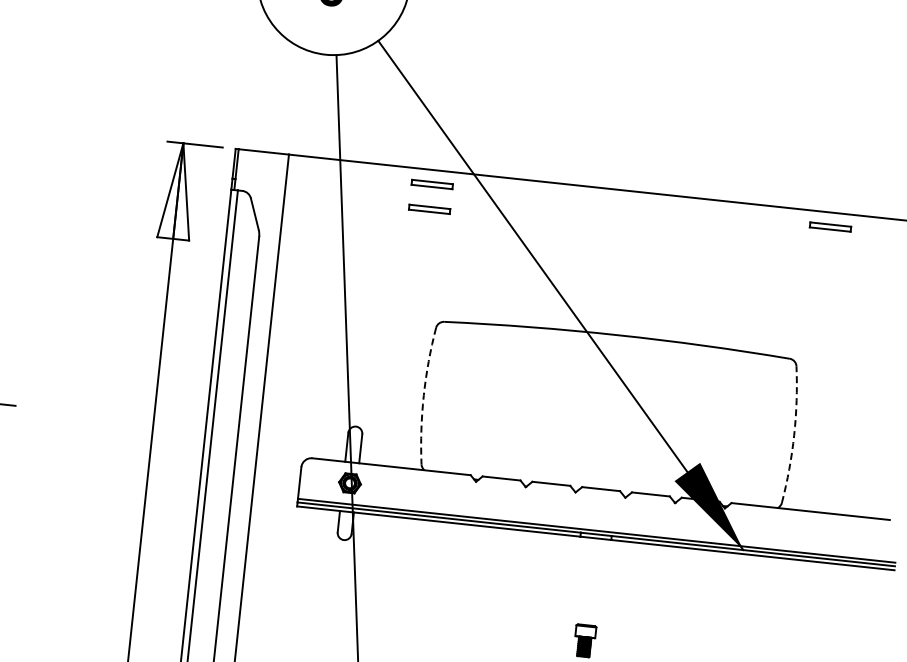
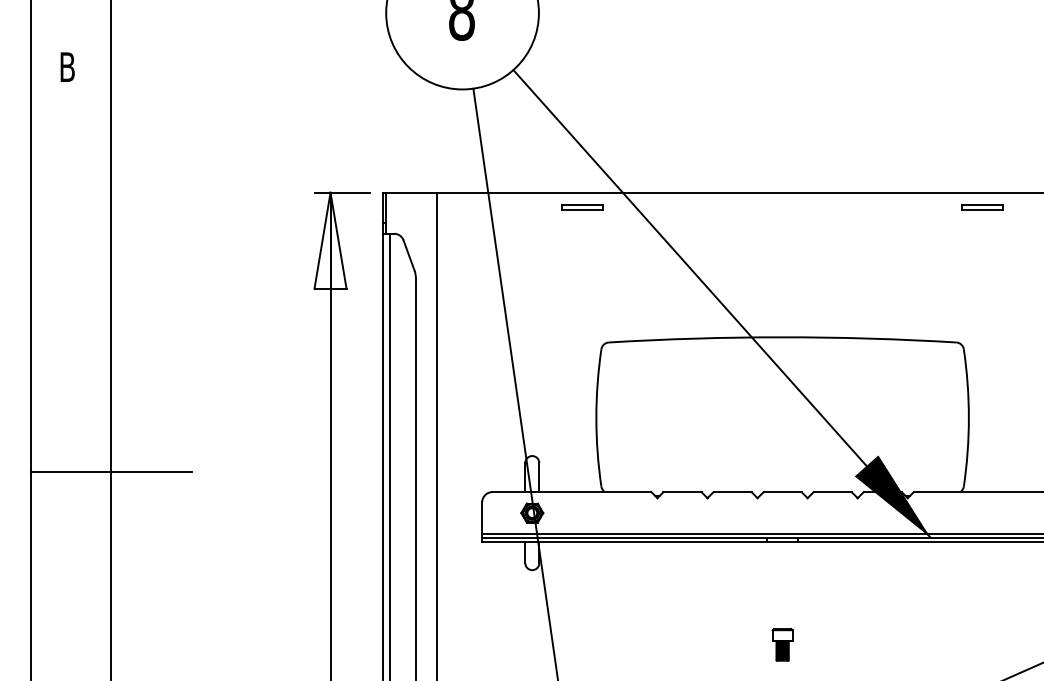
part: (429, 209) -> (582, 232), removed
arc: (423, 395) -> (596, 417), dashed -> solid
arc: (793, 434) -> (968, 417), dashed -> solid

